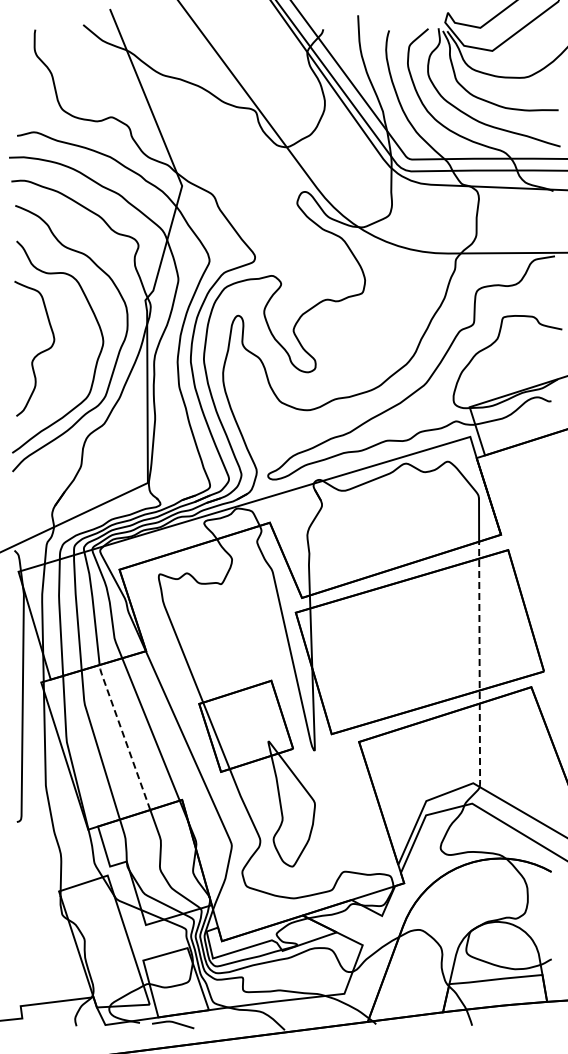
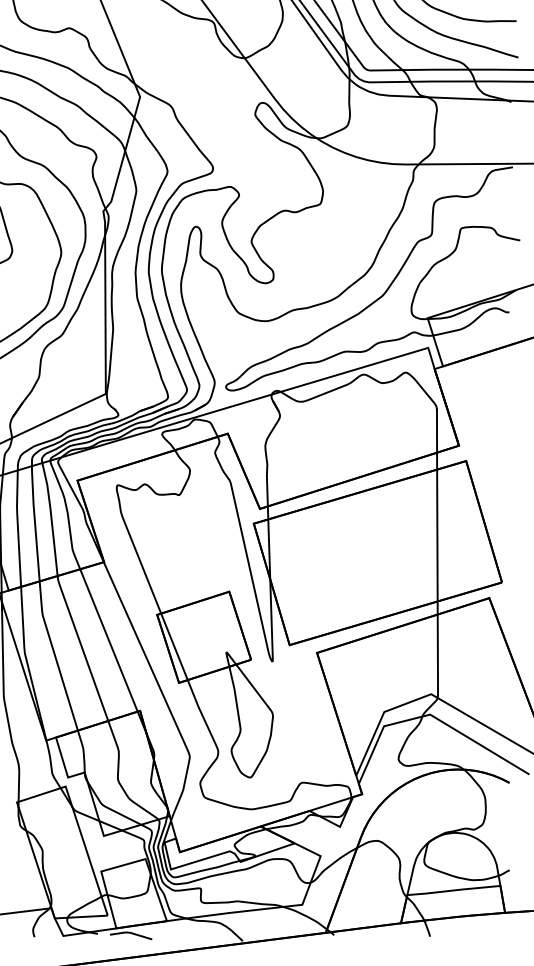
line: (479, 665) -> (437, 576), dashed -> solid
line: (123, 735) -> (81, 646), dashed -> solid

